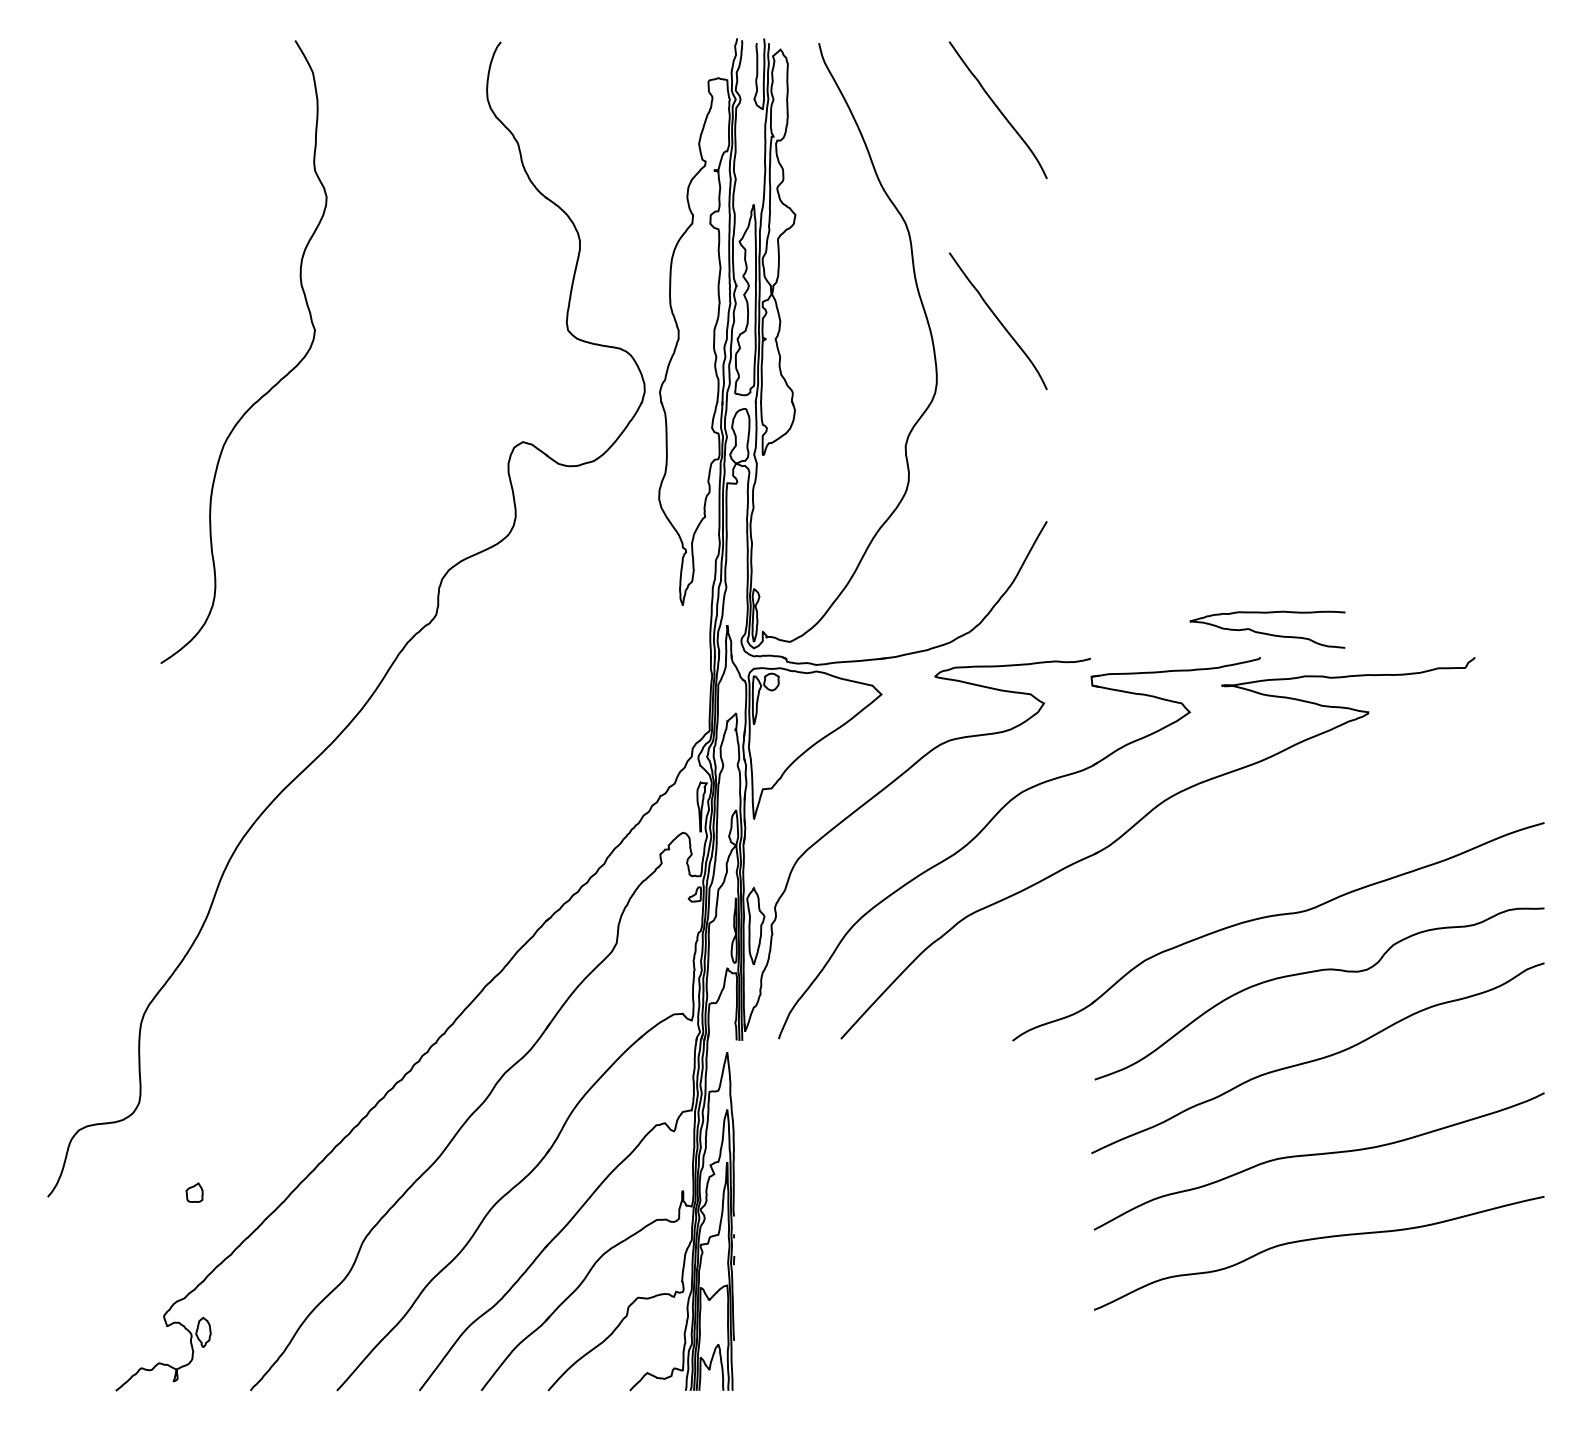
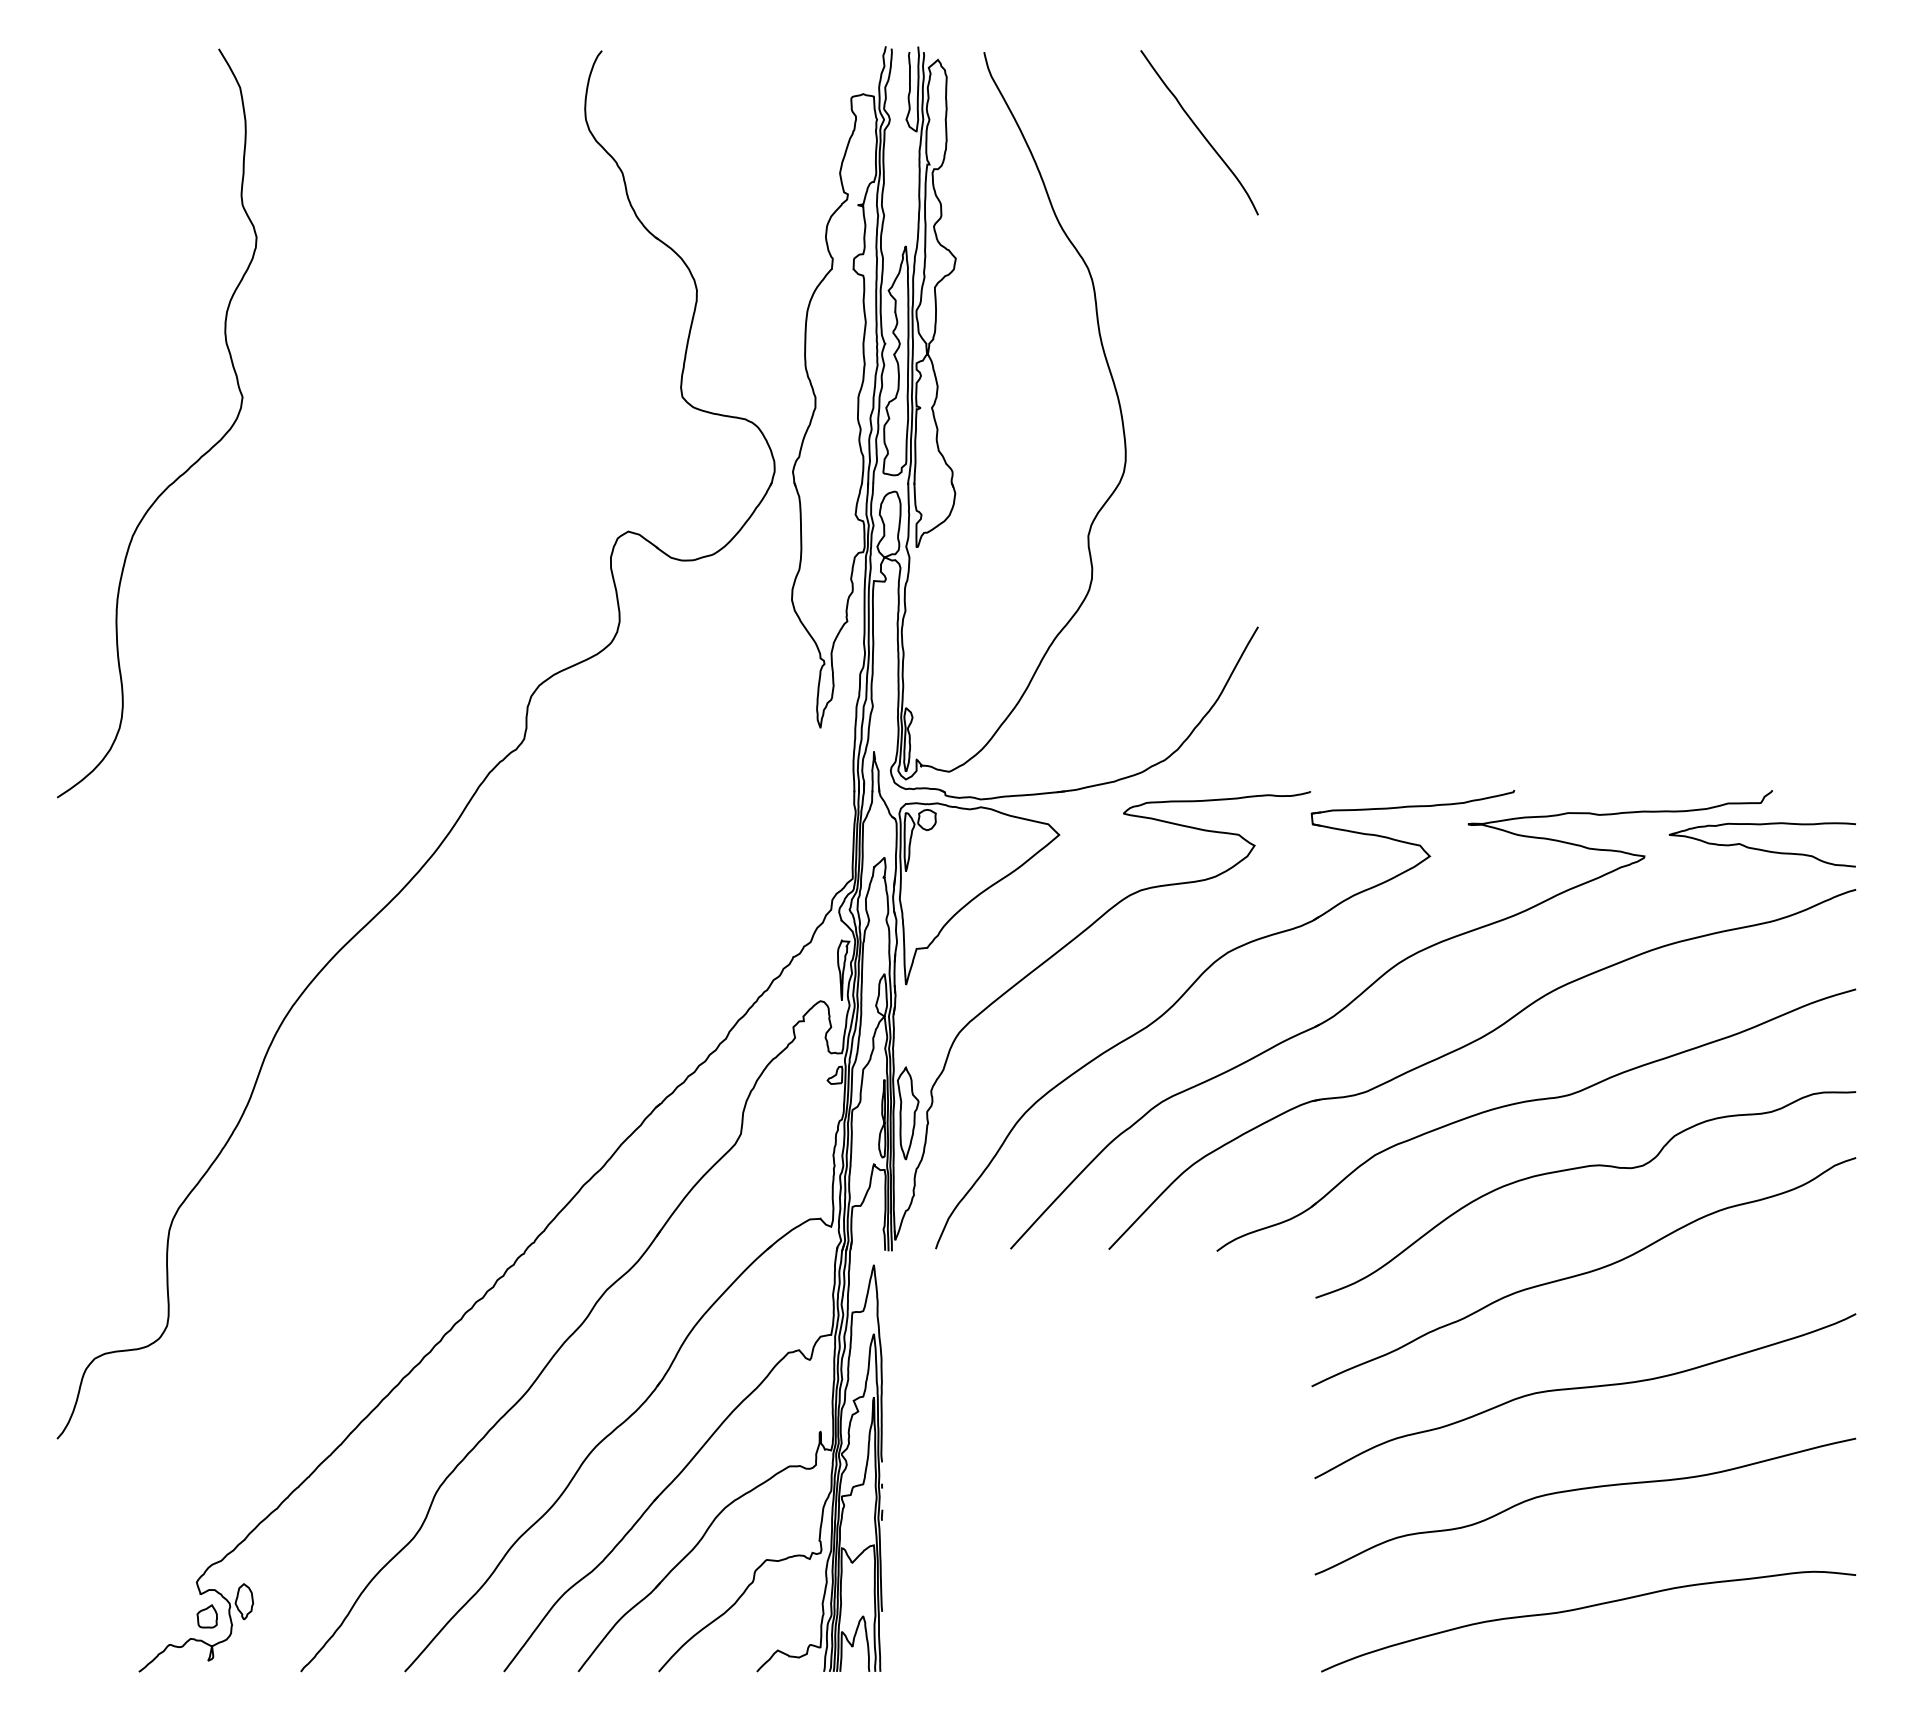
curve: (997, 320) -> (1198, 385), removed
curve: (275, 383) -> (195, 461), moved
curve: (1265, 632) -> (1759, 848), moved
part: (1222, 869) -> (1469, 1045), added
part: (194, 1192) -> (207, 1616), moved
curve: (1319, 1338) -> (1585, 1608), added

